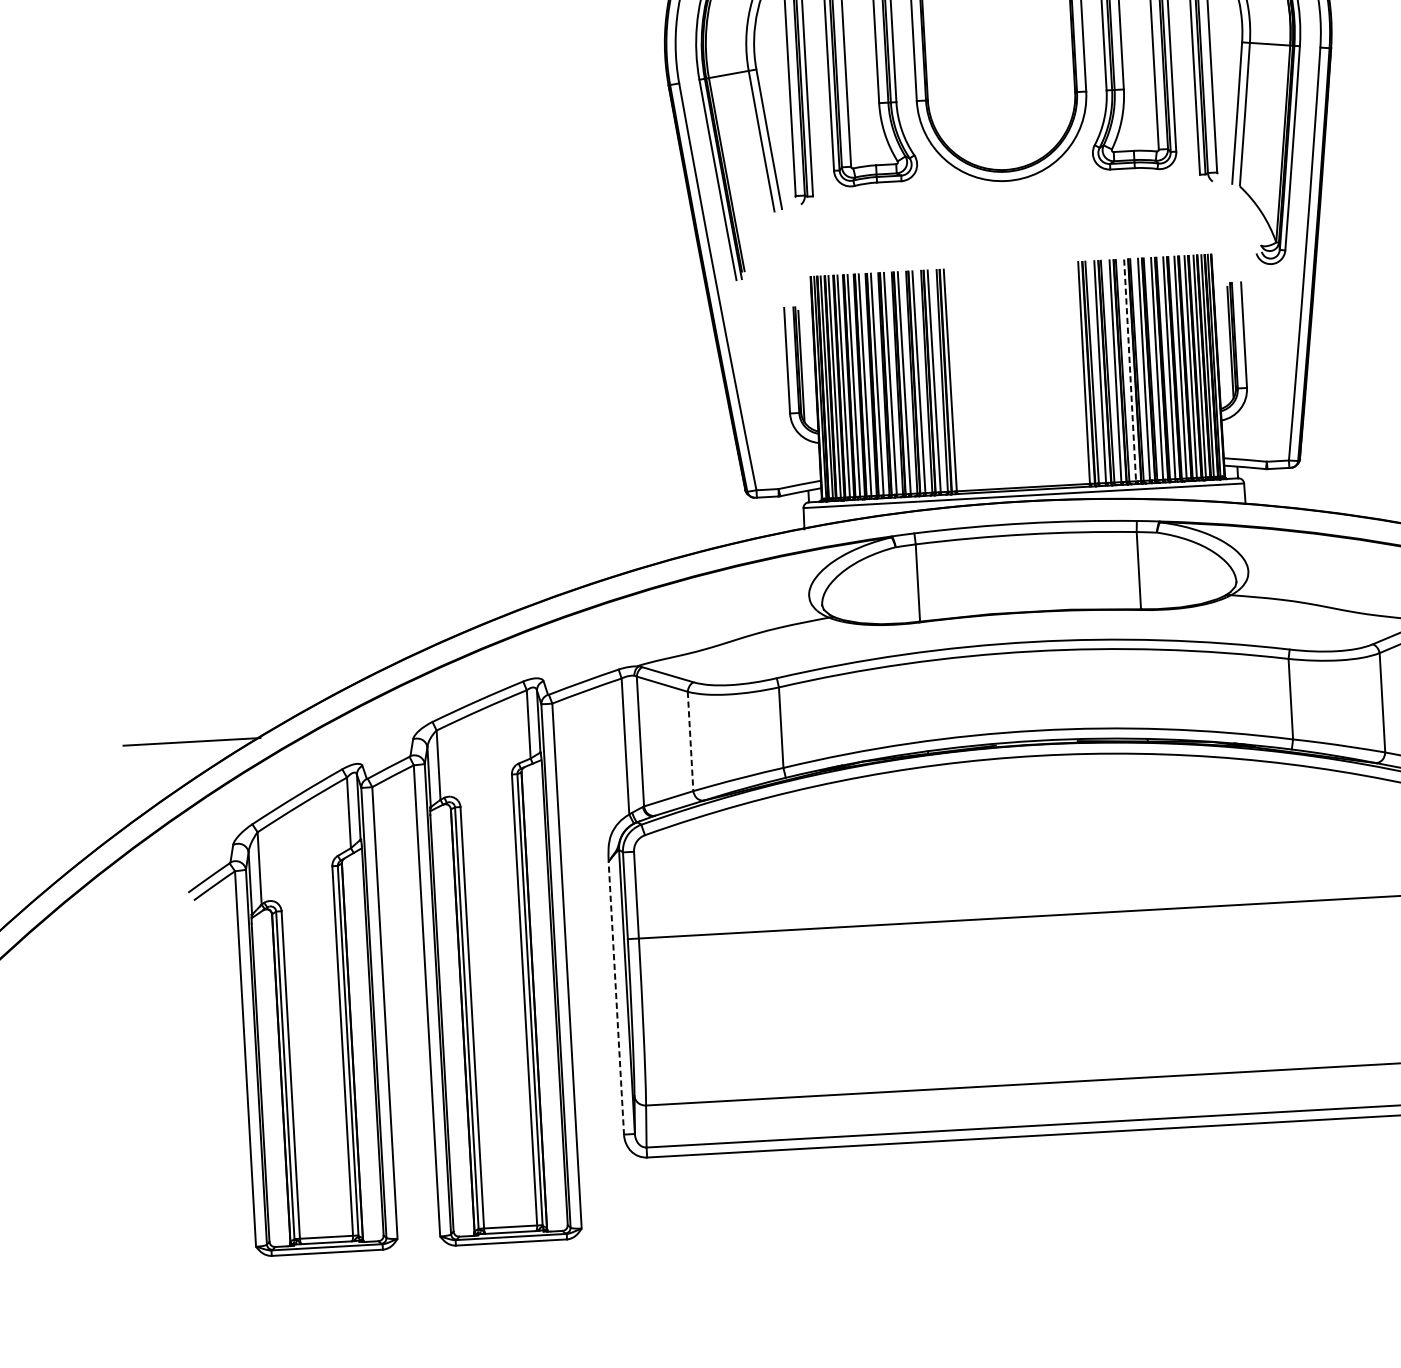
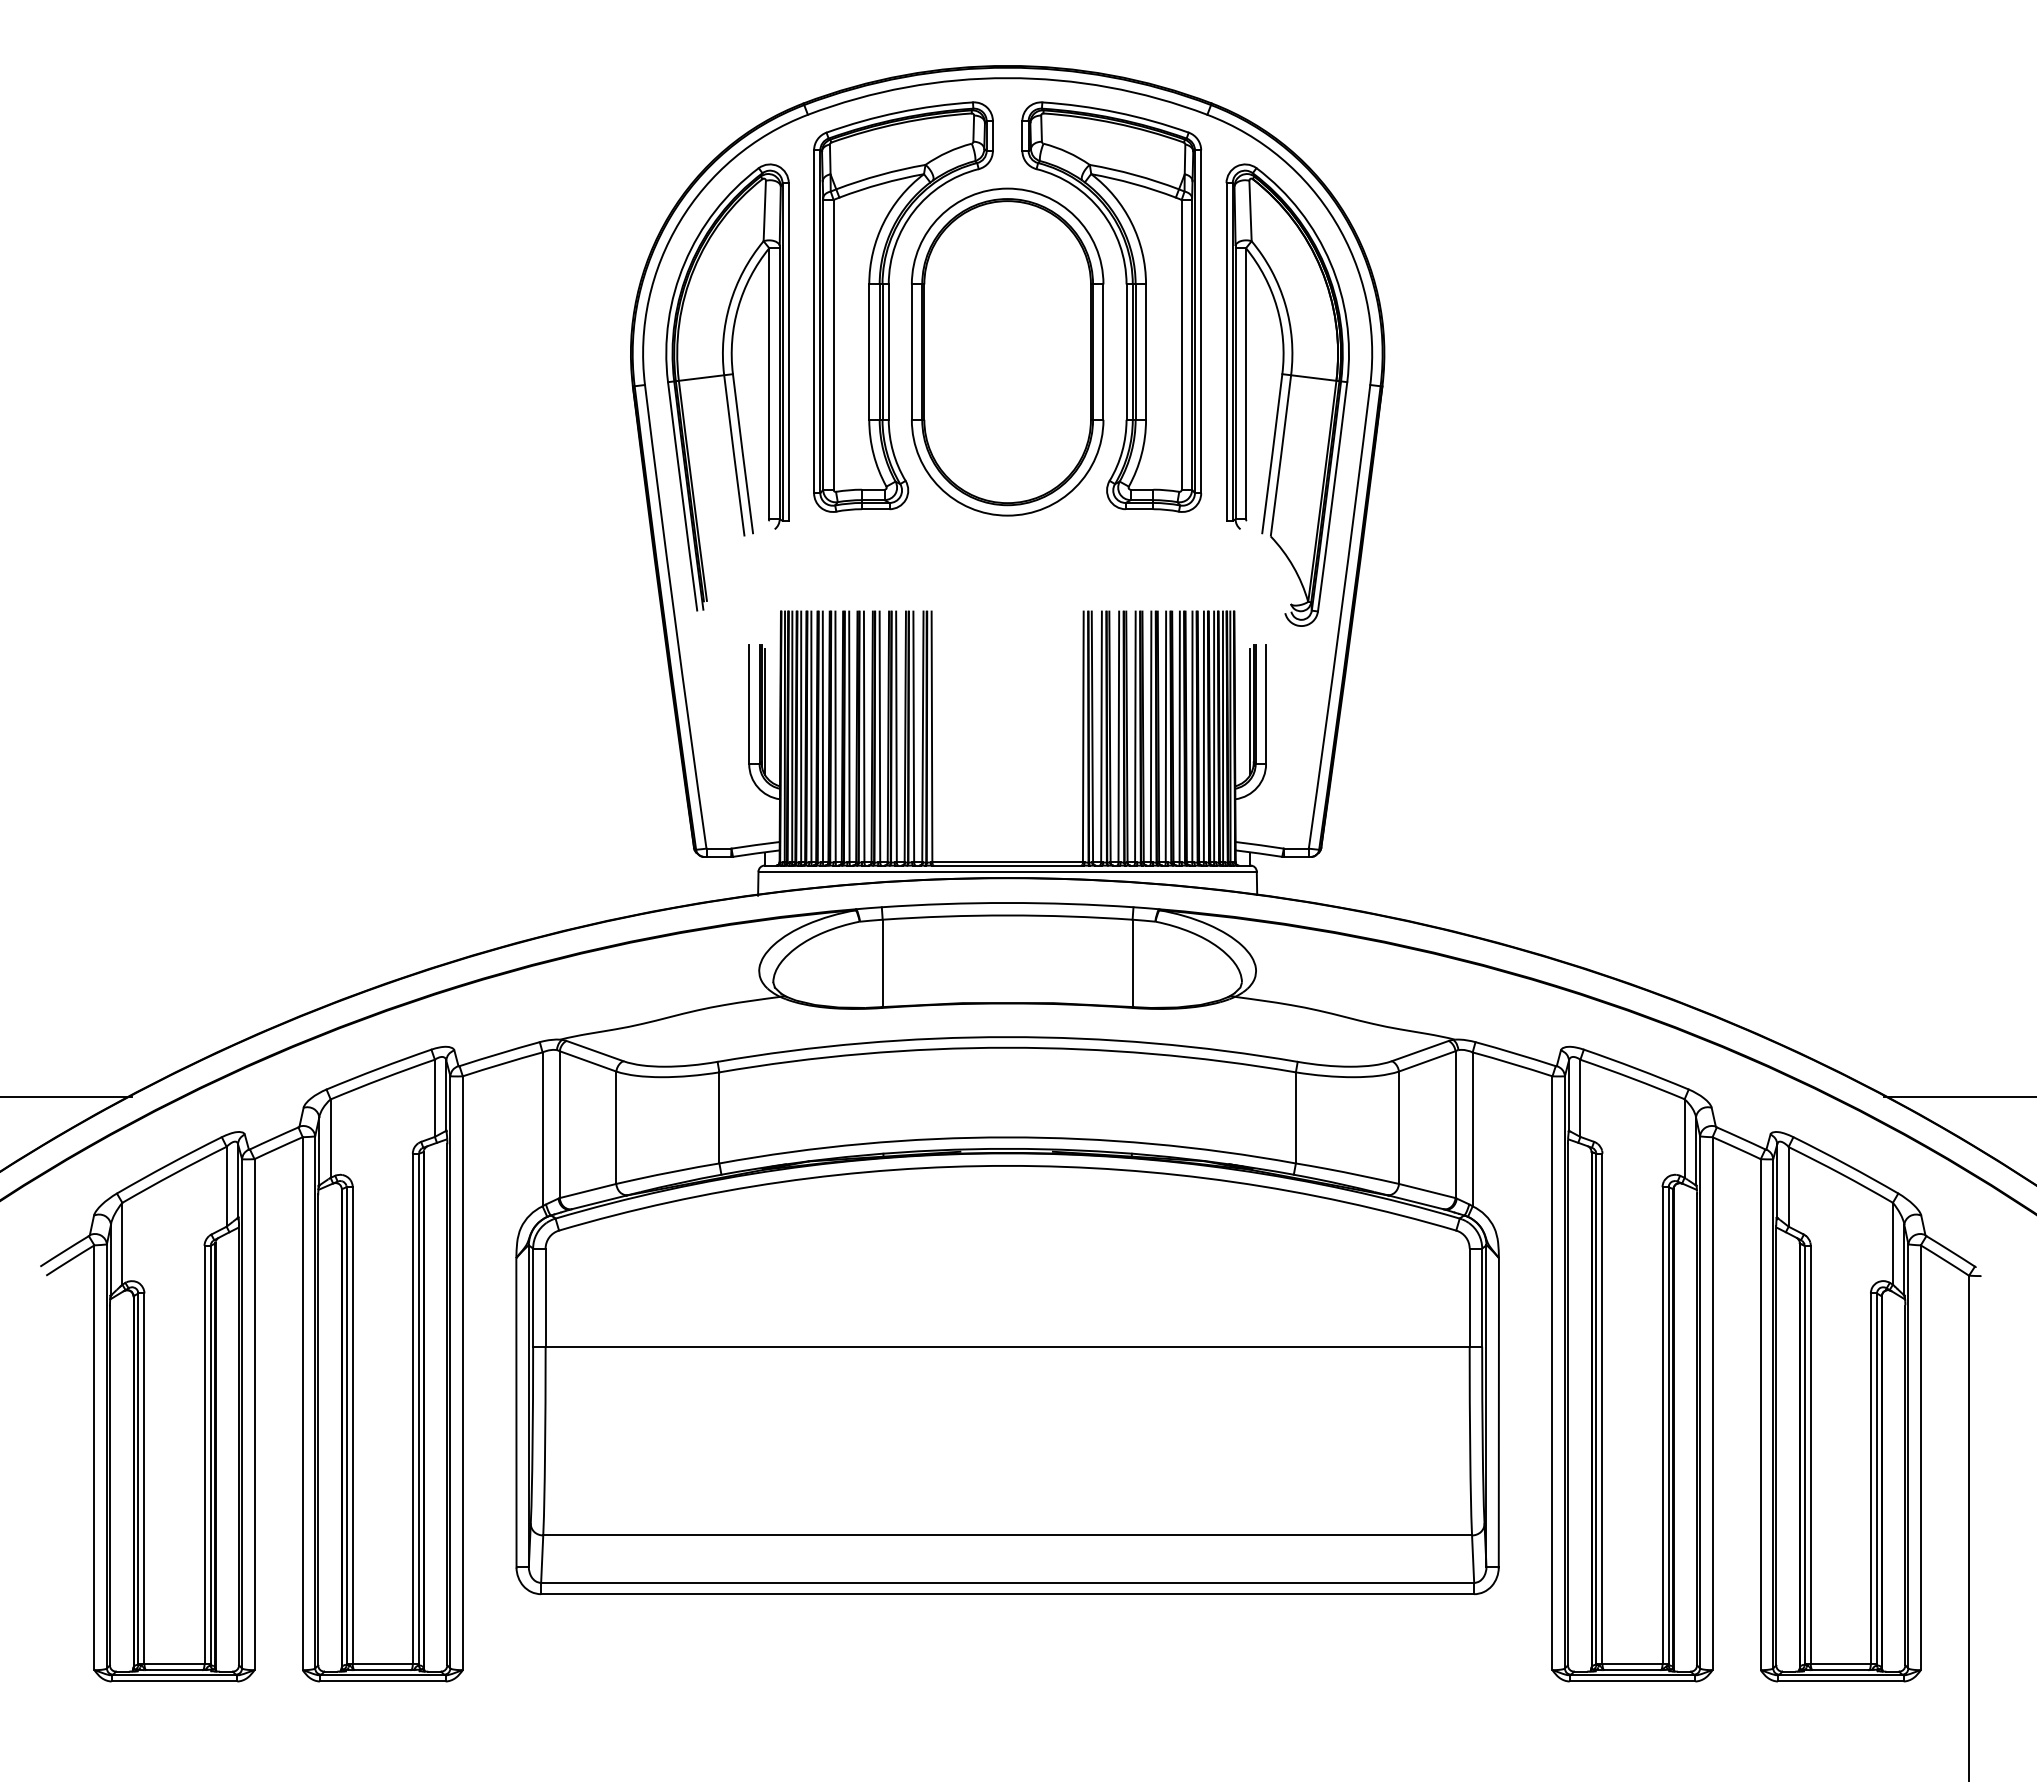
line: (1130, 370) -> (1135, 737), dashed -> solid
line: (690, 742) -> (616, 1128), dashed -> solid
line: (616, 998) -> (516, 1412), dashed -> solid

